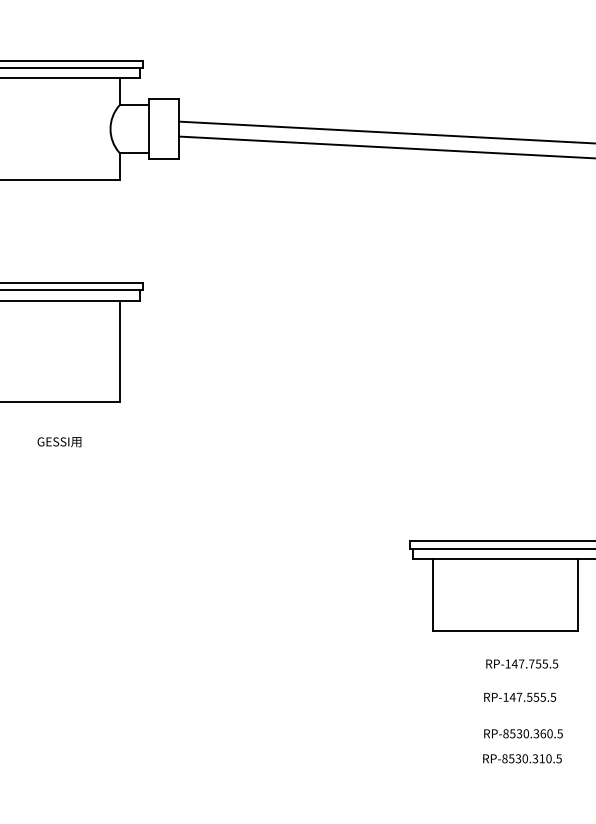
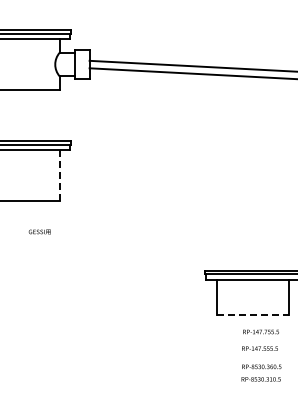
line: (118, 350) -> (59, 175), solid -> dashed
text: (58, 441) -> (39, 231), moved
line: (507, 631) -> (253, 315), solid -> dashed

